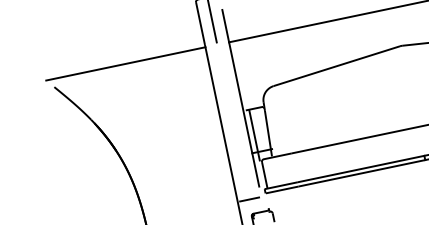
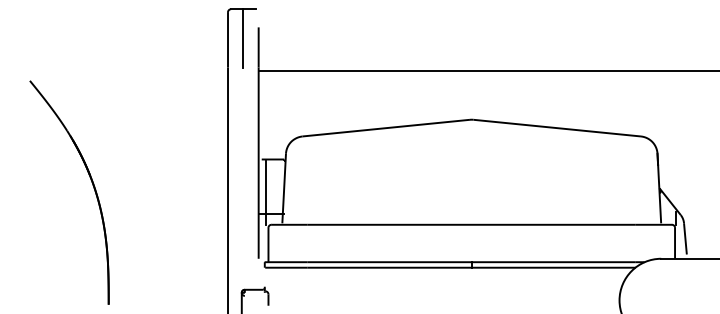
line: (125, 63) -> (124, 70), removed
line: (249, 199) -> (243, 271), removed

